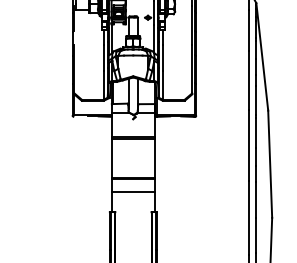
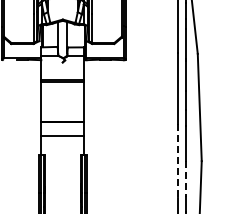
line: (248, 218) -> (178, 161), solid -> dashed
line: (256, 235) -> (186, 178), solid -> dashed

